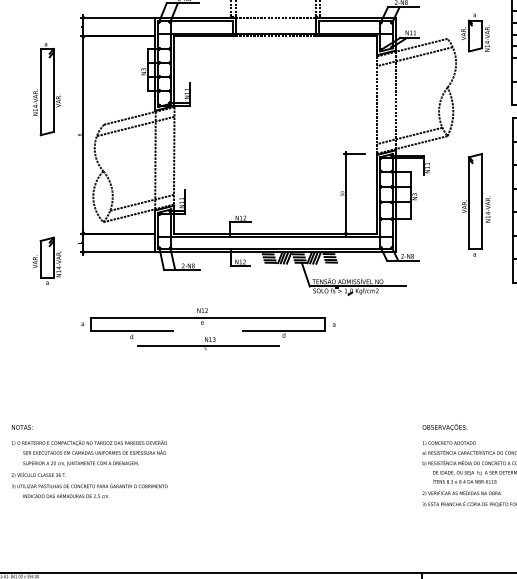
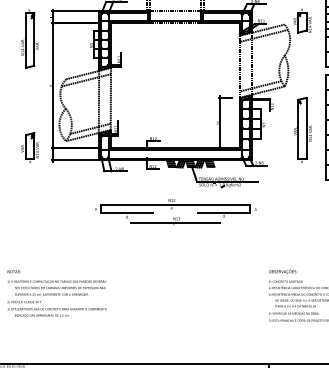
part: (46, 89) -> (29, 38), moved
part: (46, 260) -> (29, 147), moved
part: (208, 329) -> (175, 212), moved

